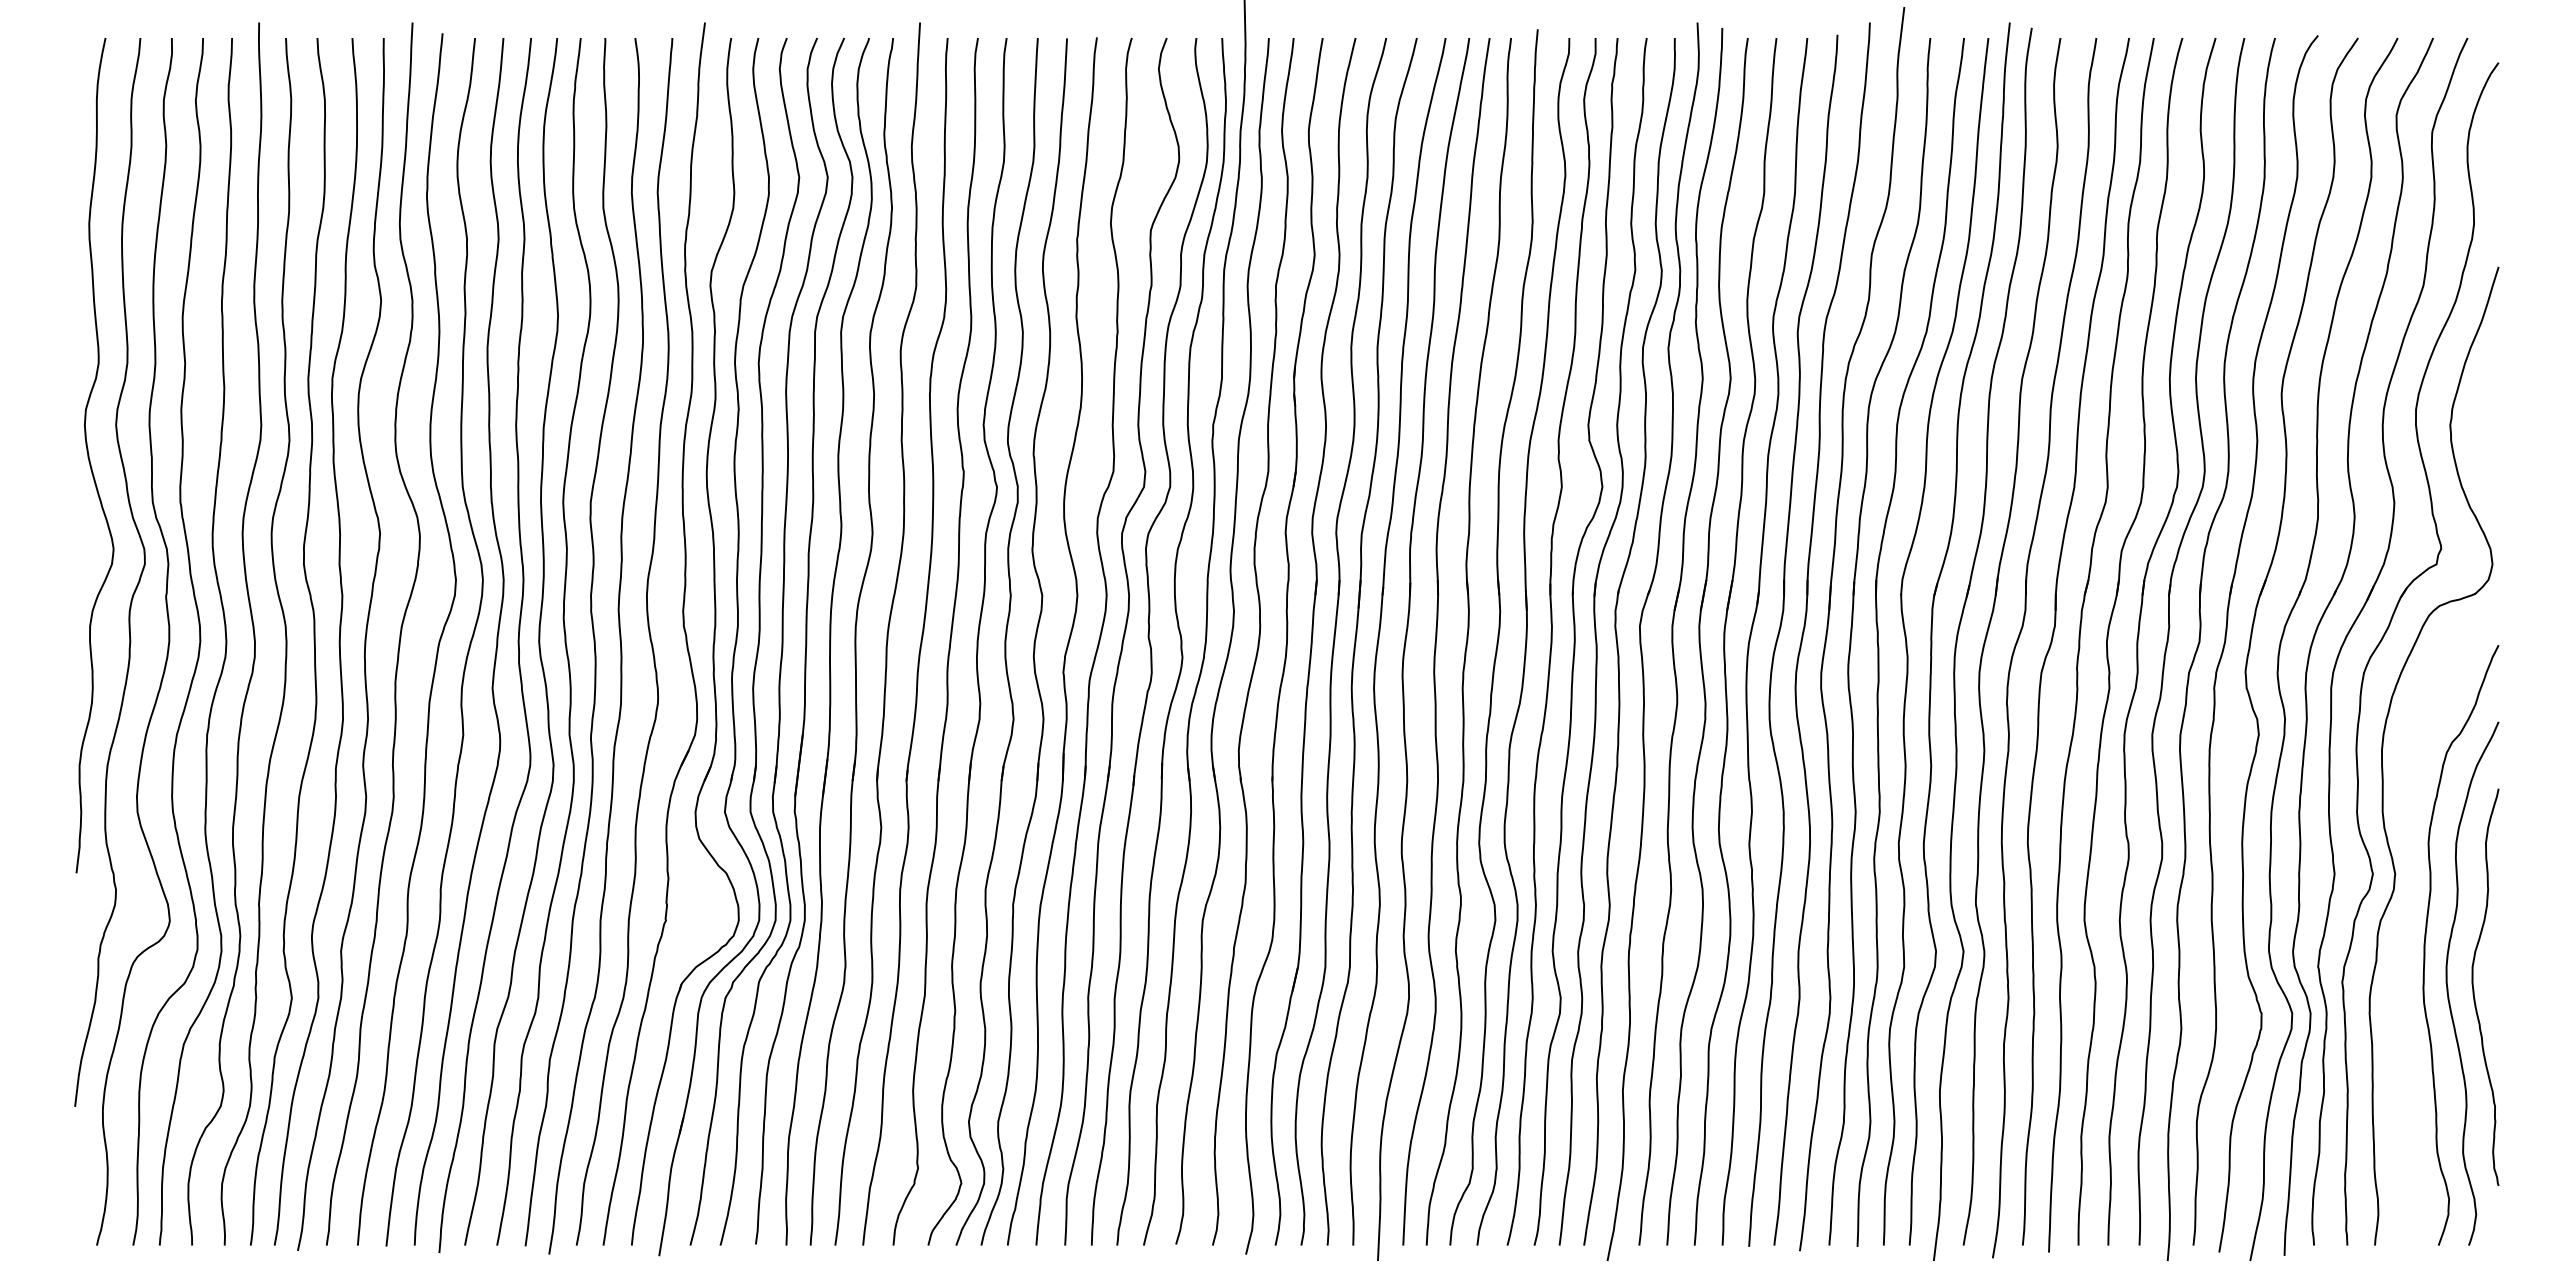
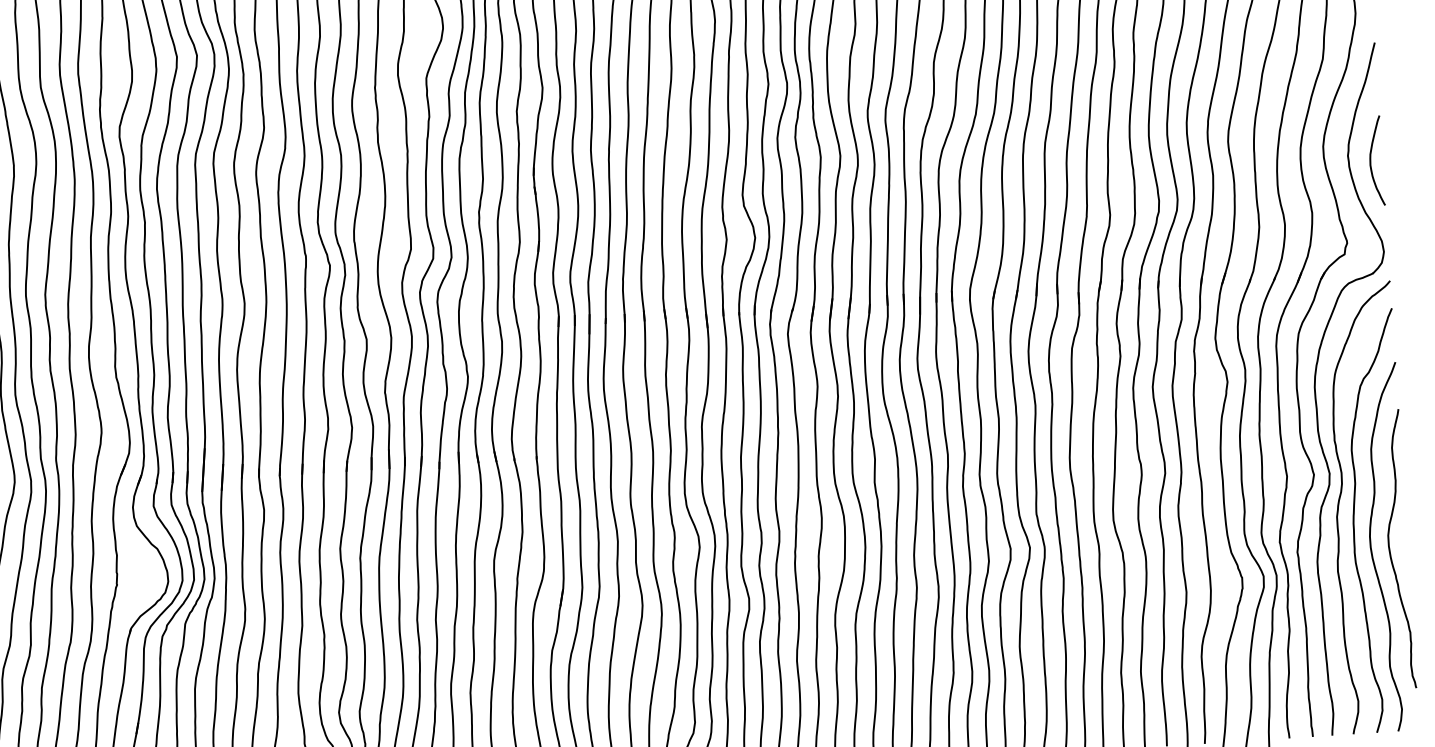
curve: (2482, 434) -> (1371, 161), added
curve: (2406, 916) -> (1339, 503), added

